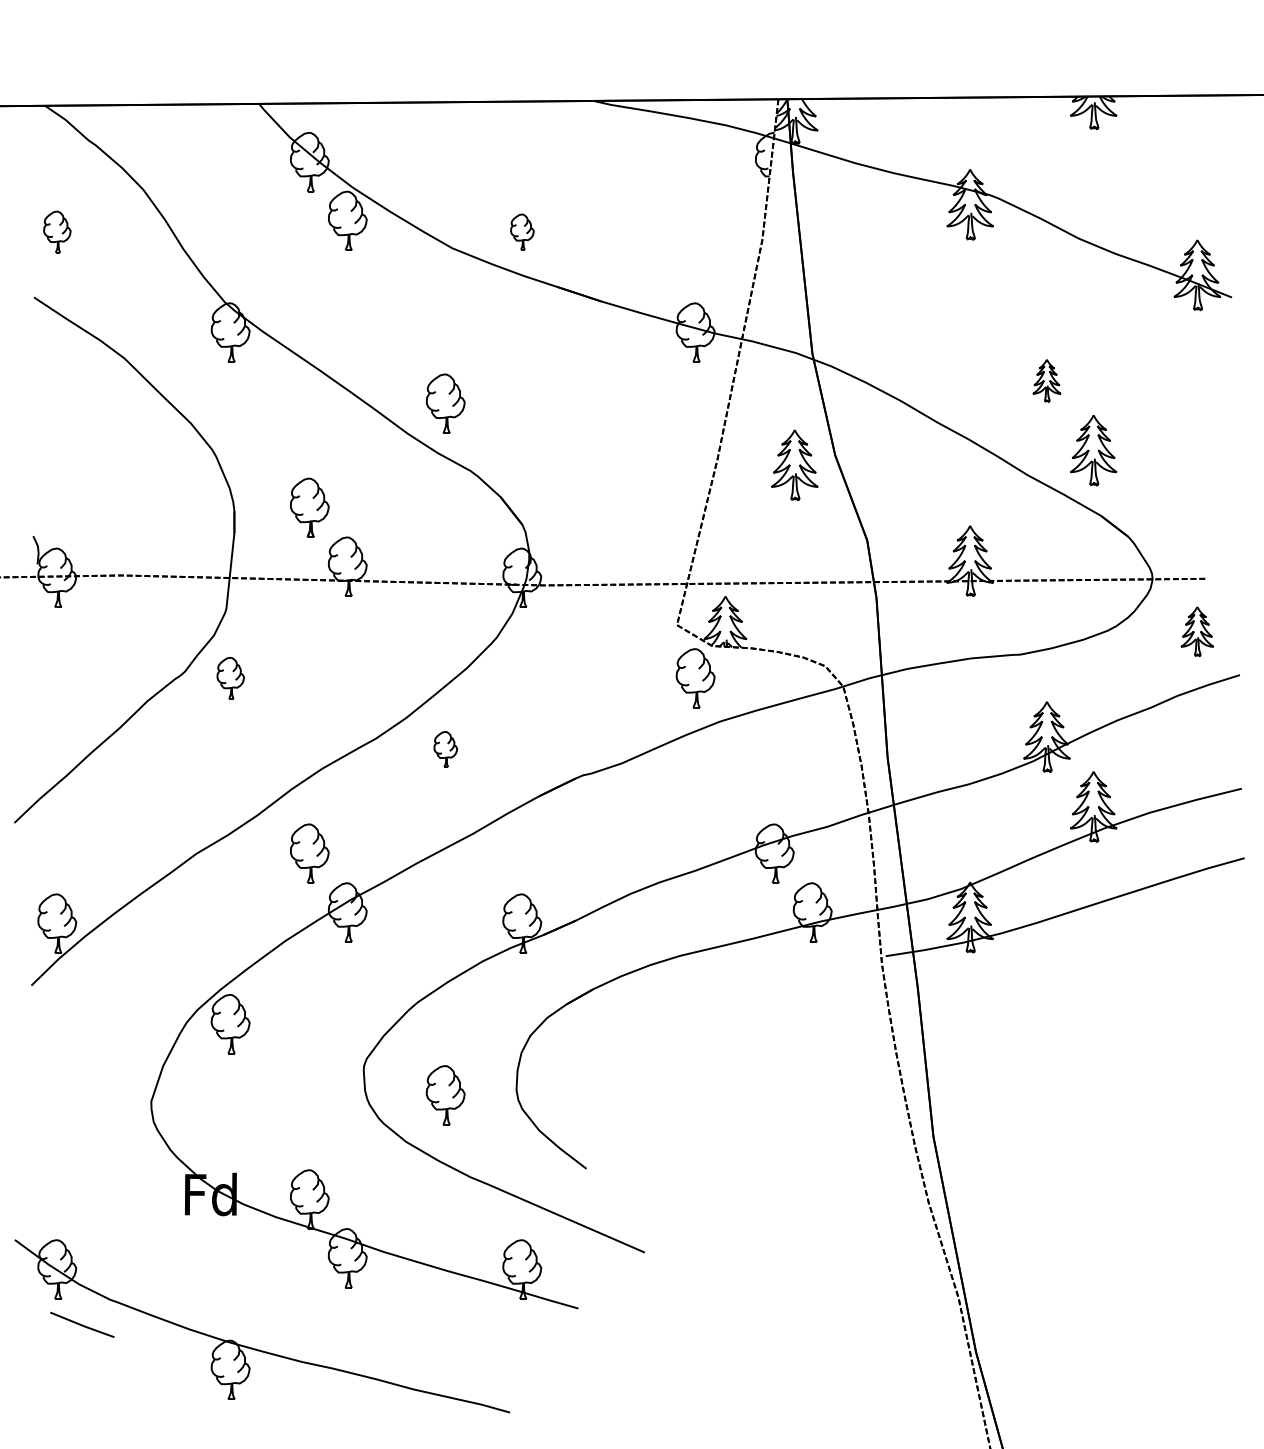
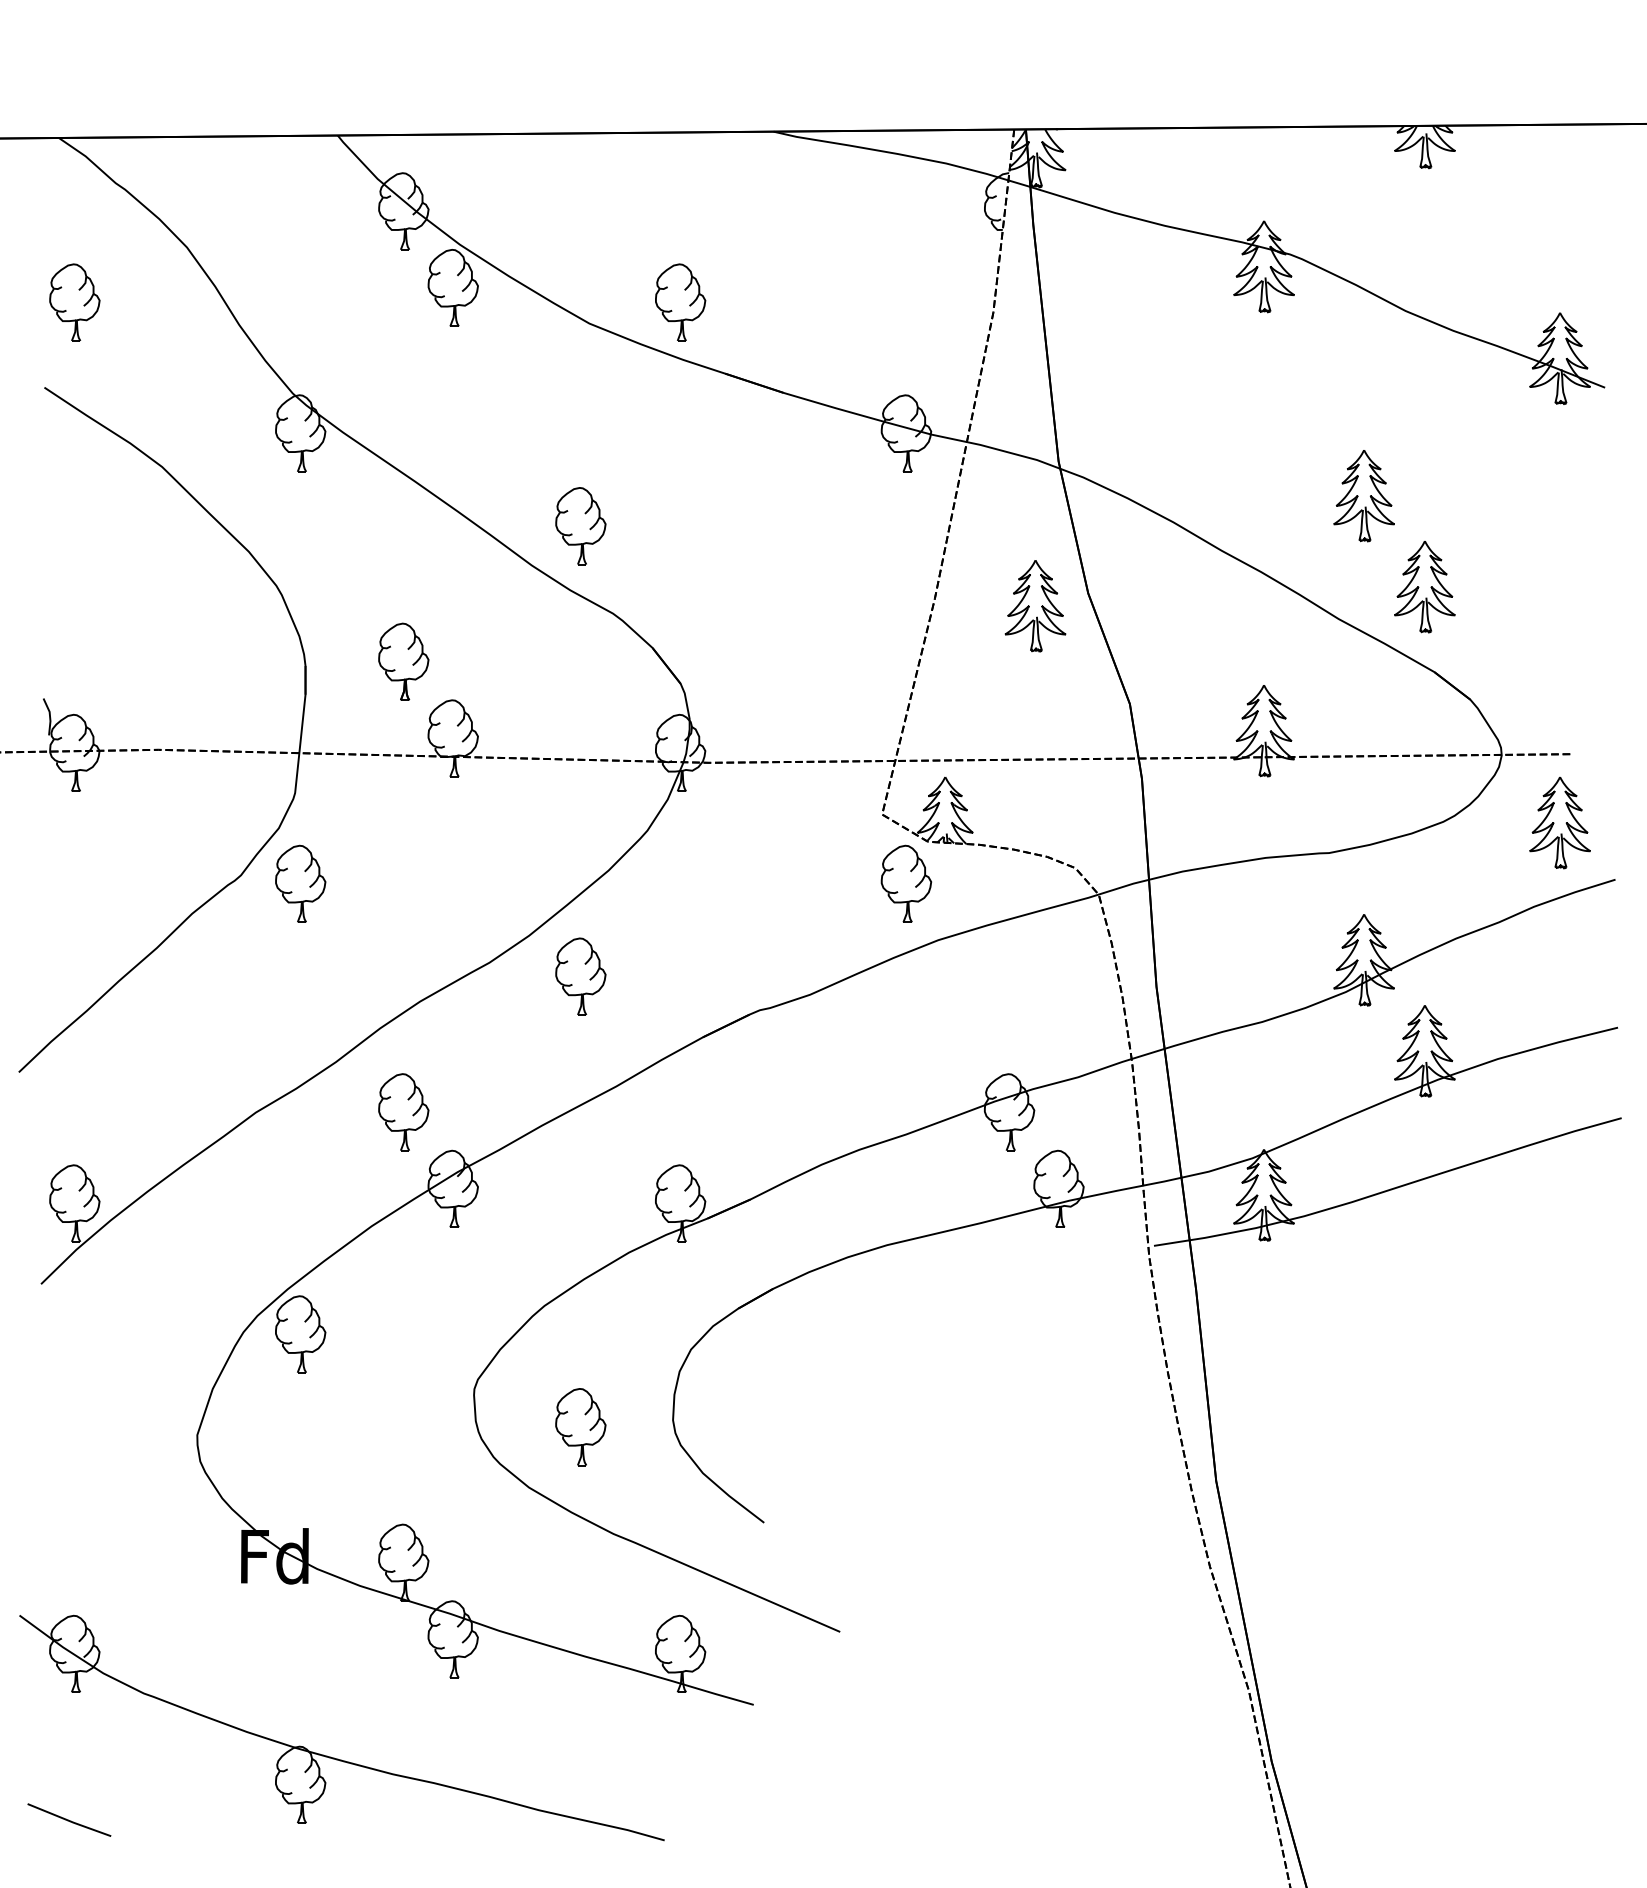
part: (57, 232) -> (74, 302), size x1.43
part: (522, 232) -> (680, 302), size x1.67
part: (1046, 380) -> (1363, 496), size x1.67
part: (1196, 631) -> (1559, 822), size x1.43
part: (230, 678) -> (300, 883), size x1.43
part: (445, 749) -> (580, 976), size x1.67
line: (81, 1324) -> (68, 1819), moved

